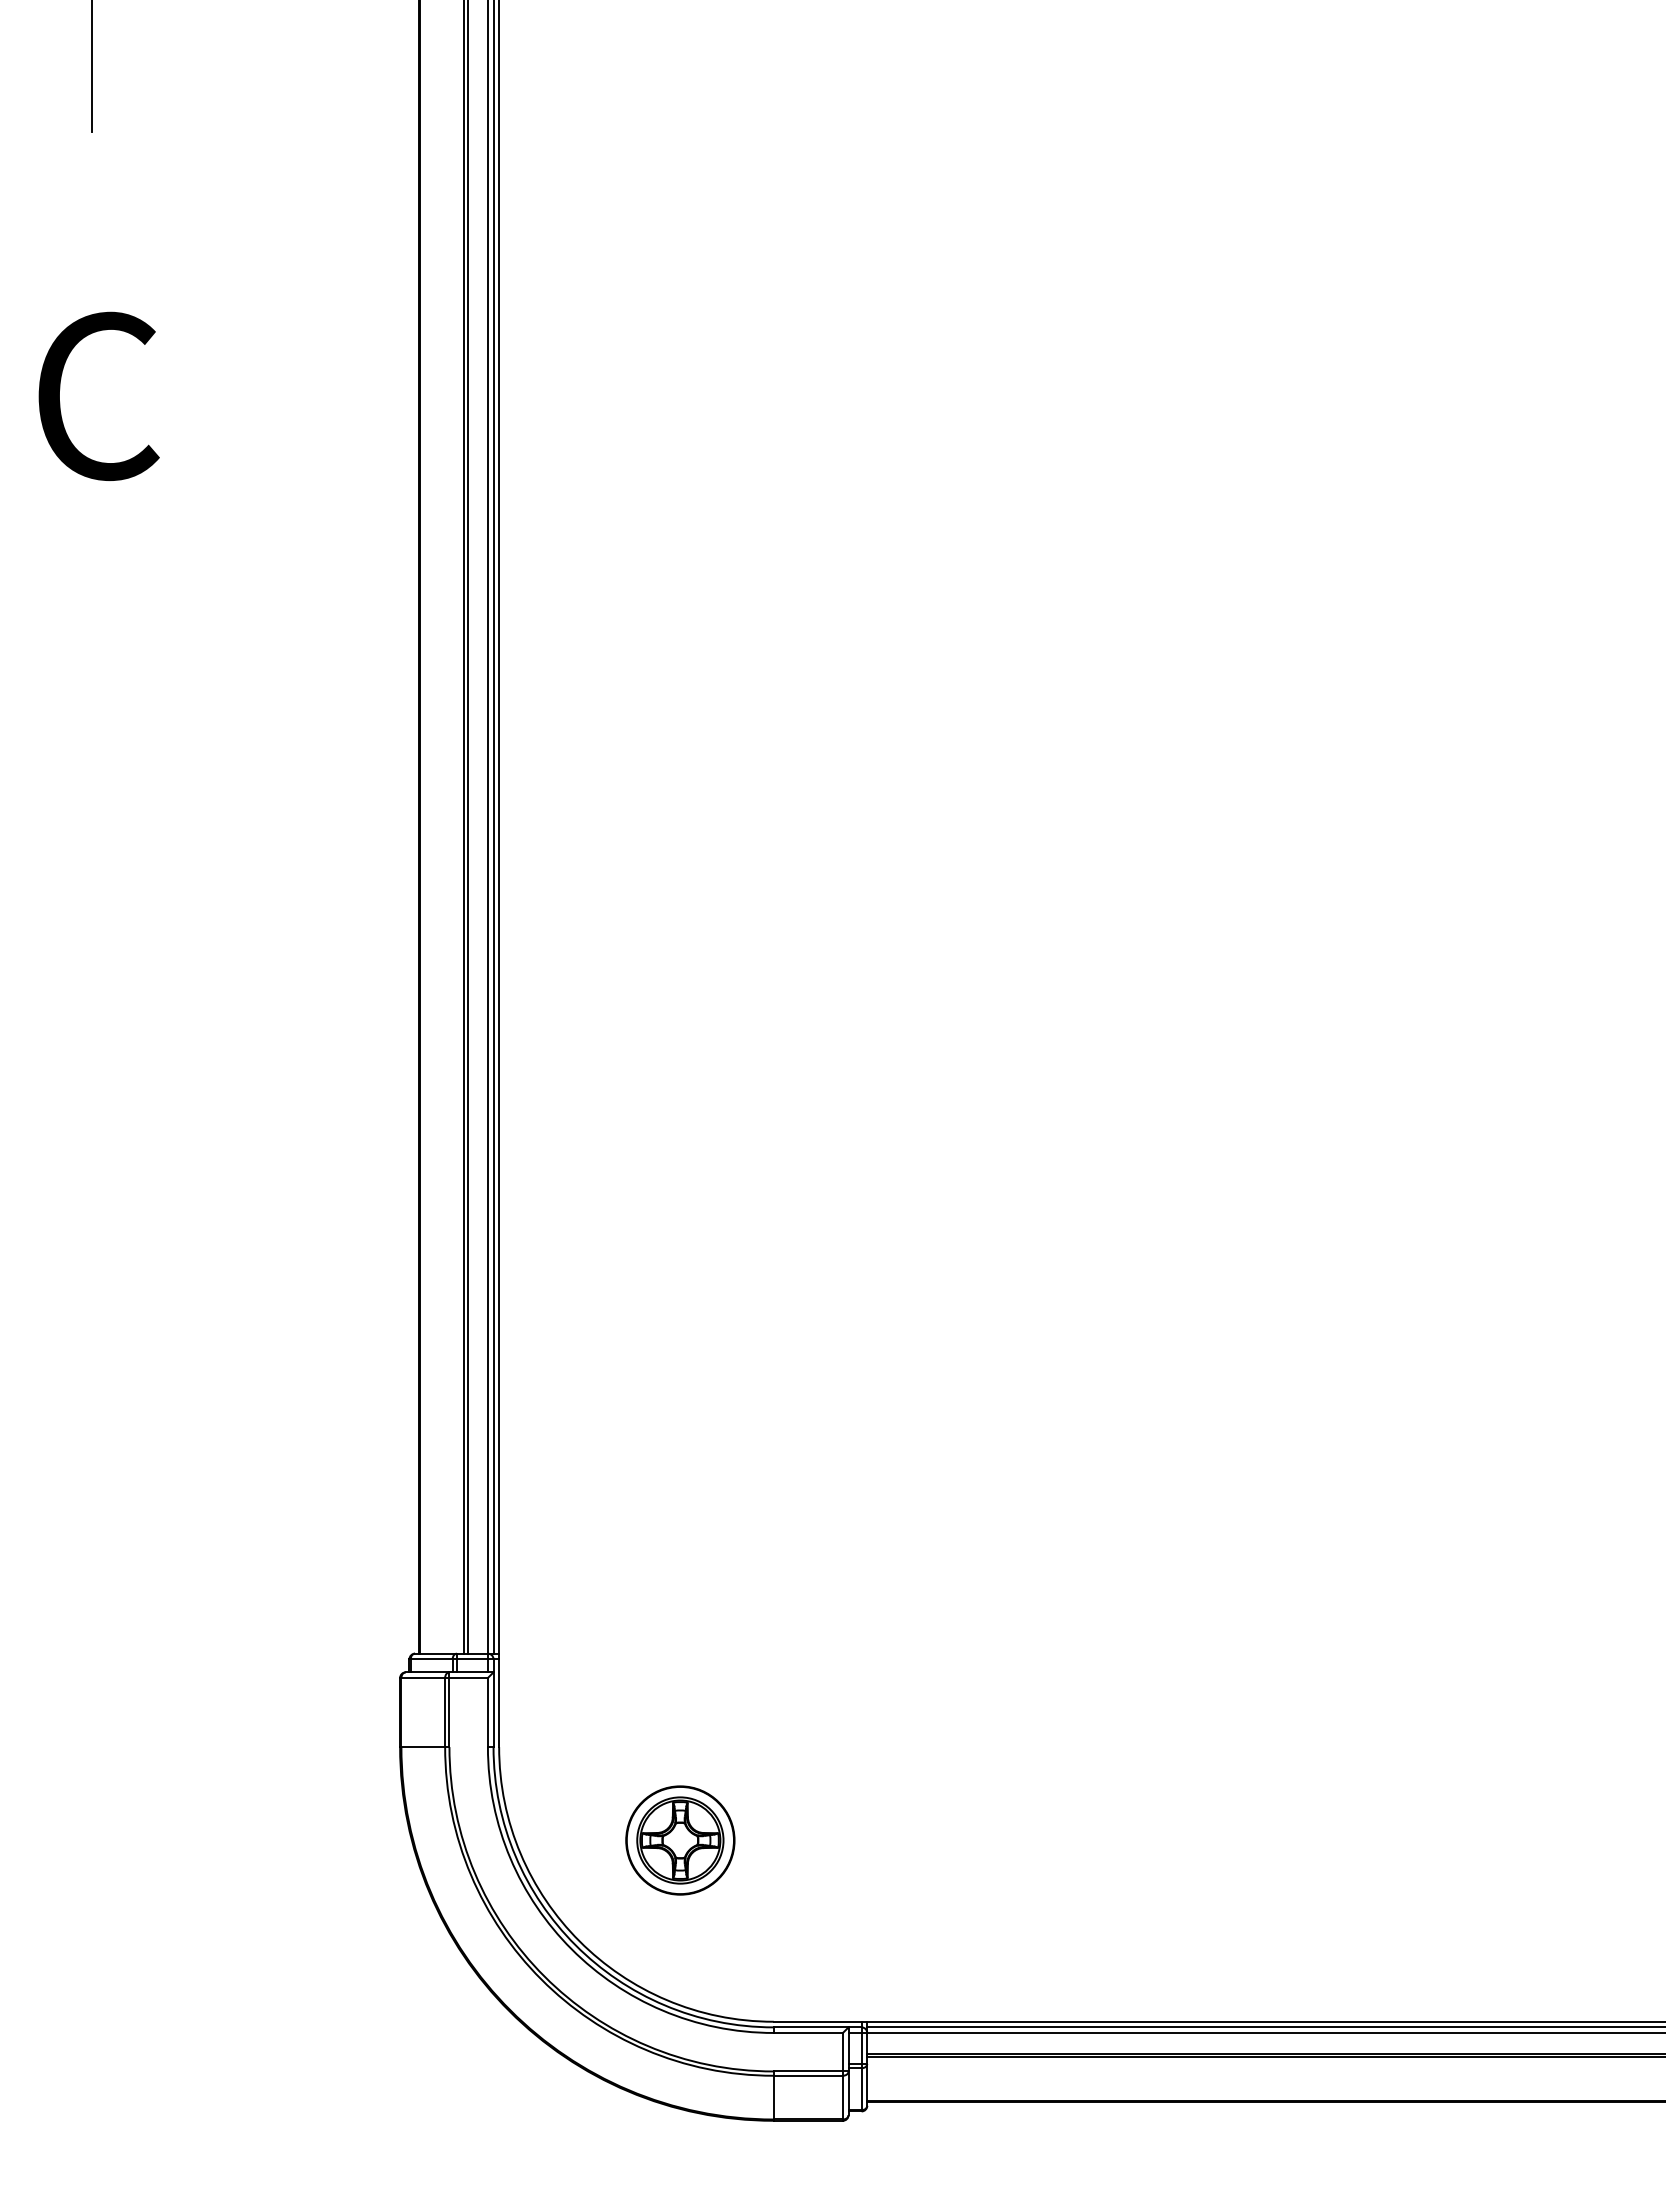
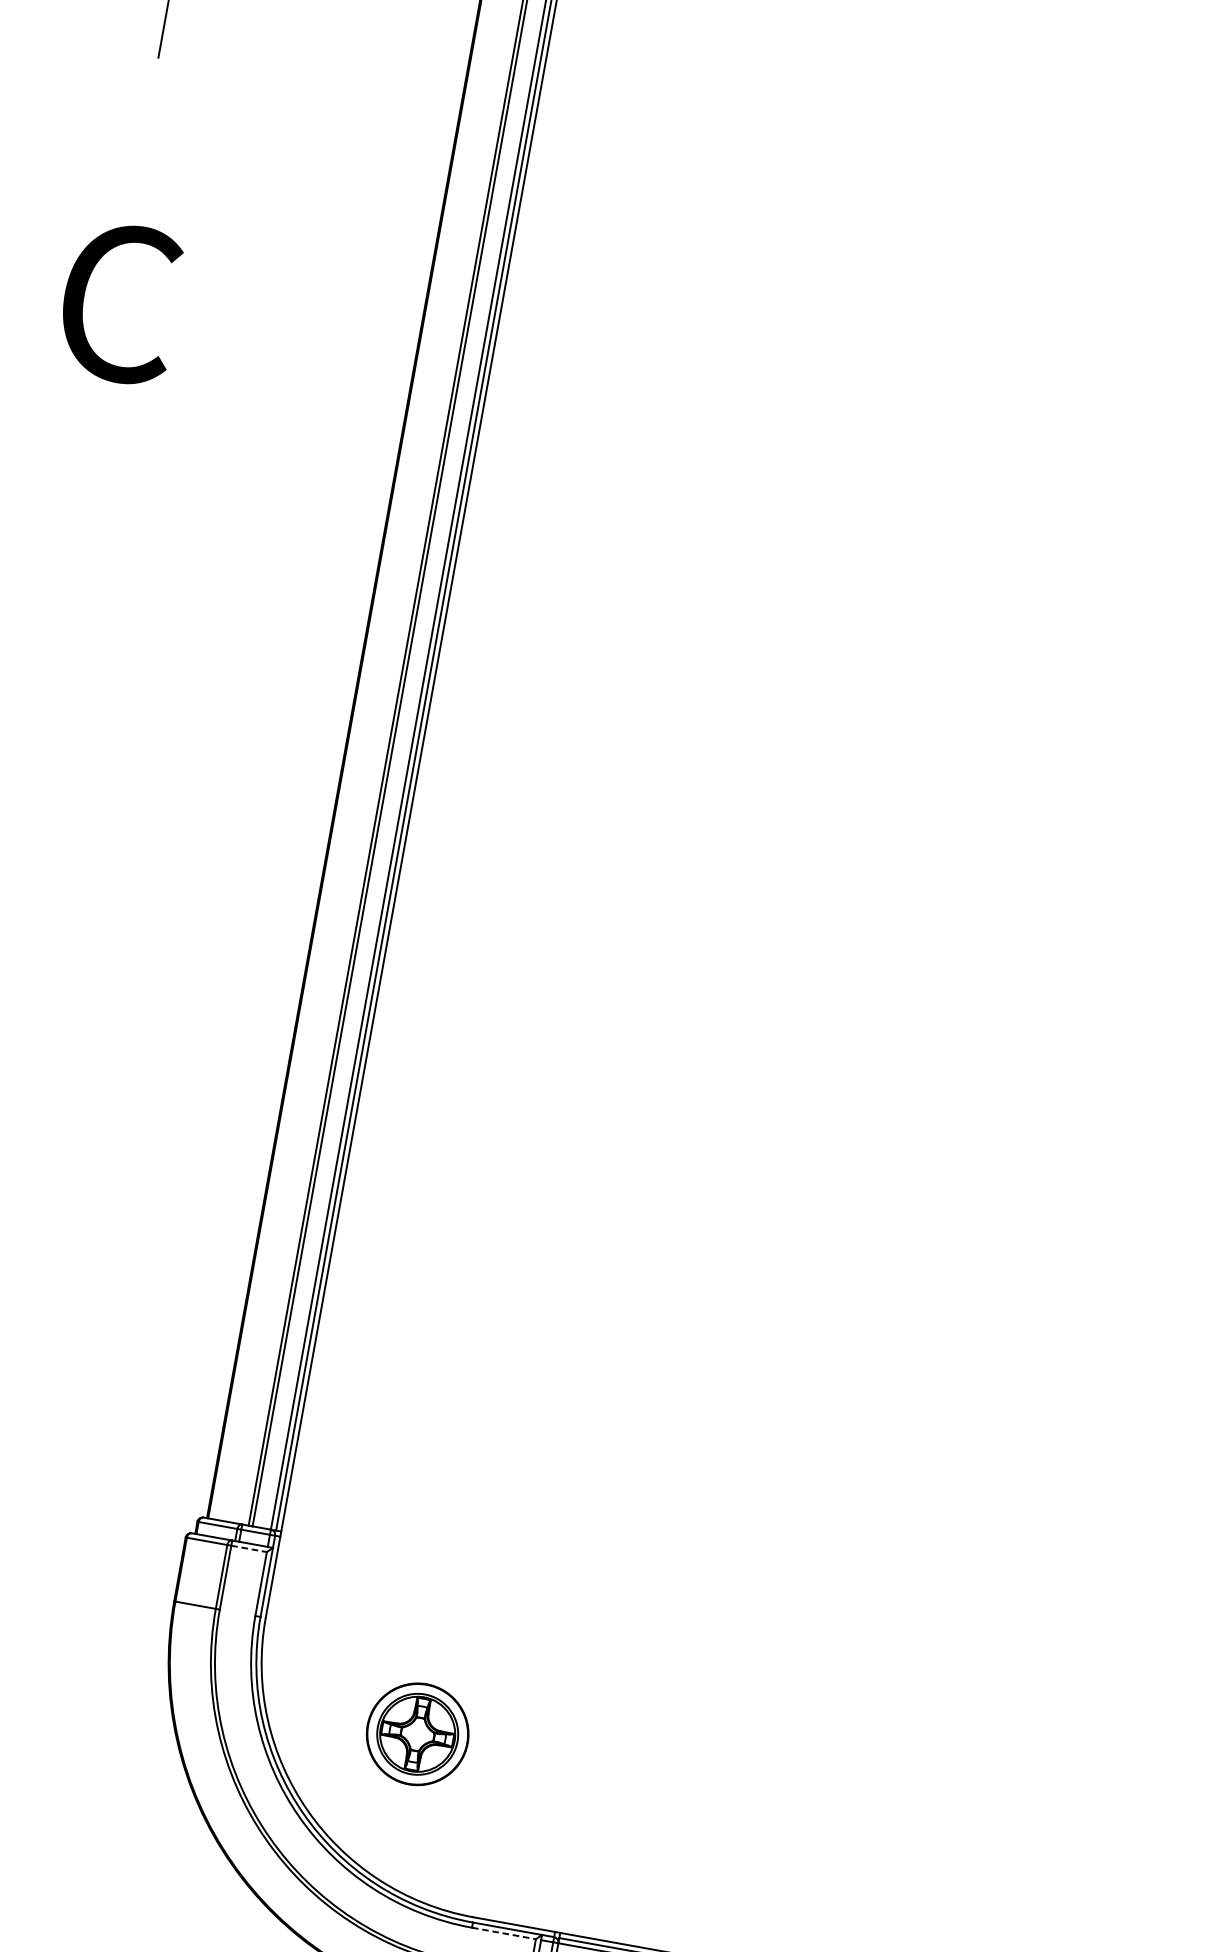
line: (469, 1677) -> (249, 1548), solid -> dashed
line: (808, 2032) -> (504, 1933), solid -> dashed

